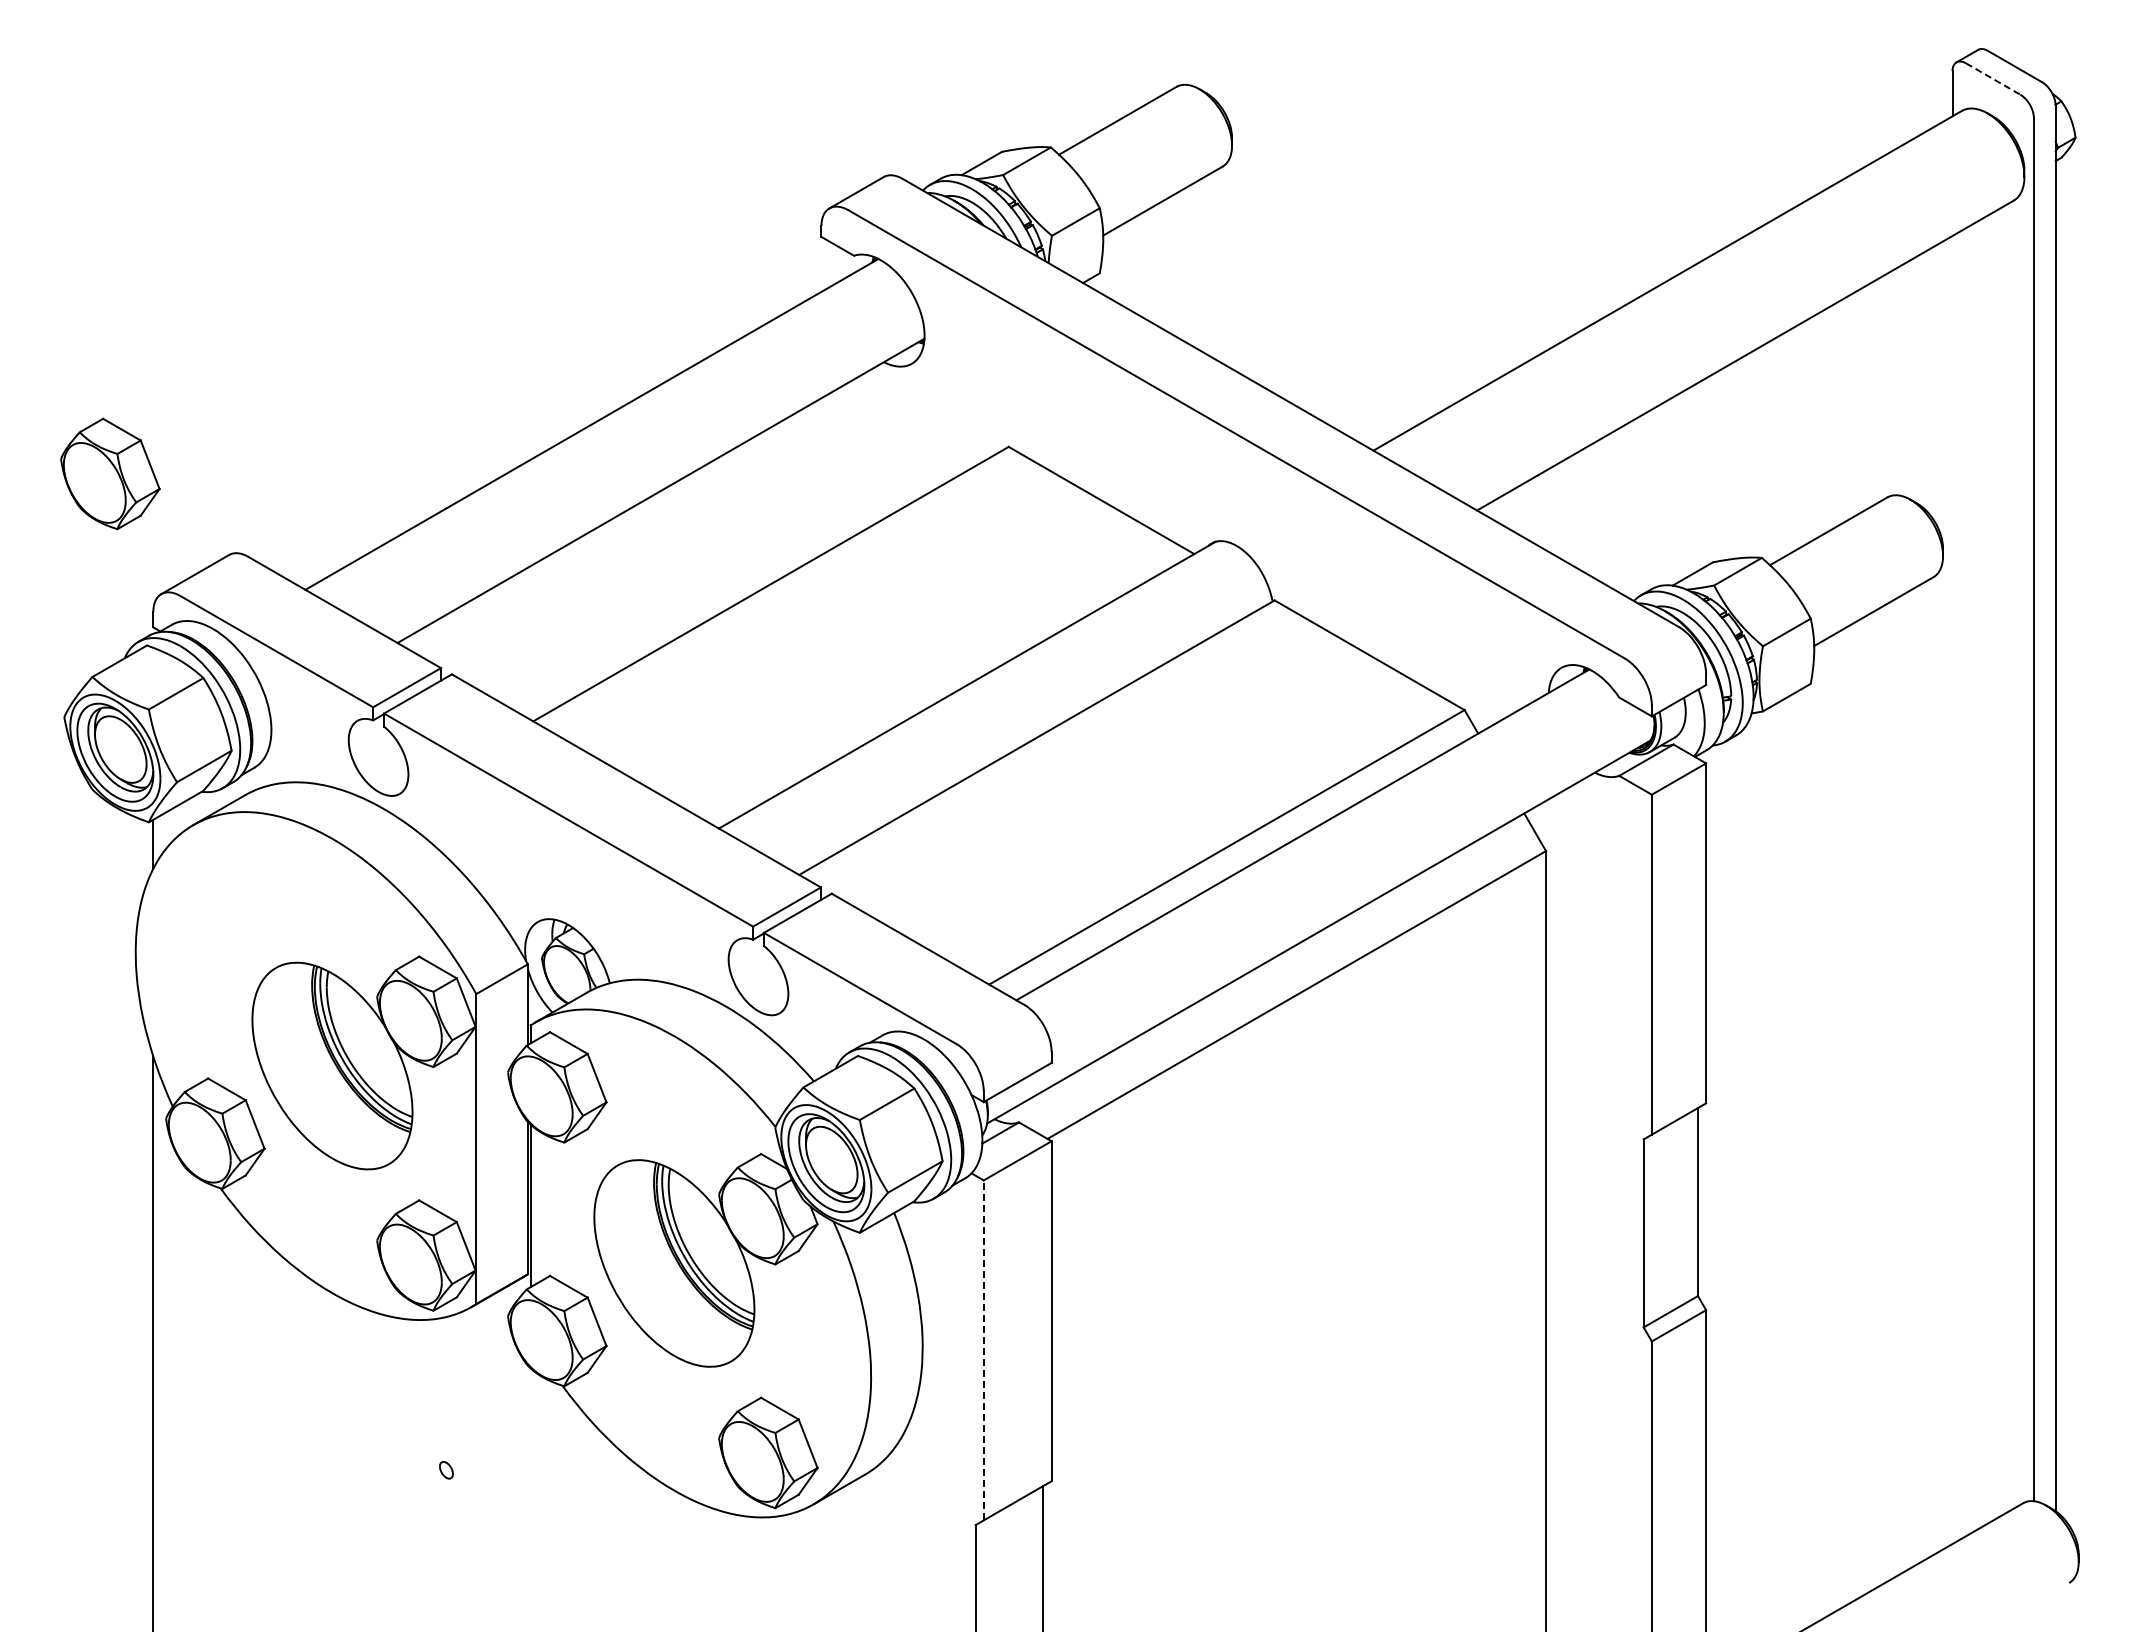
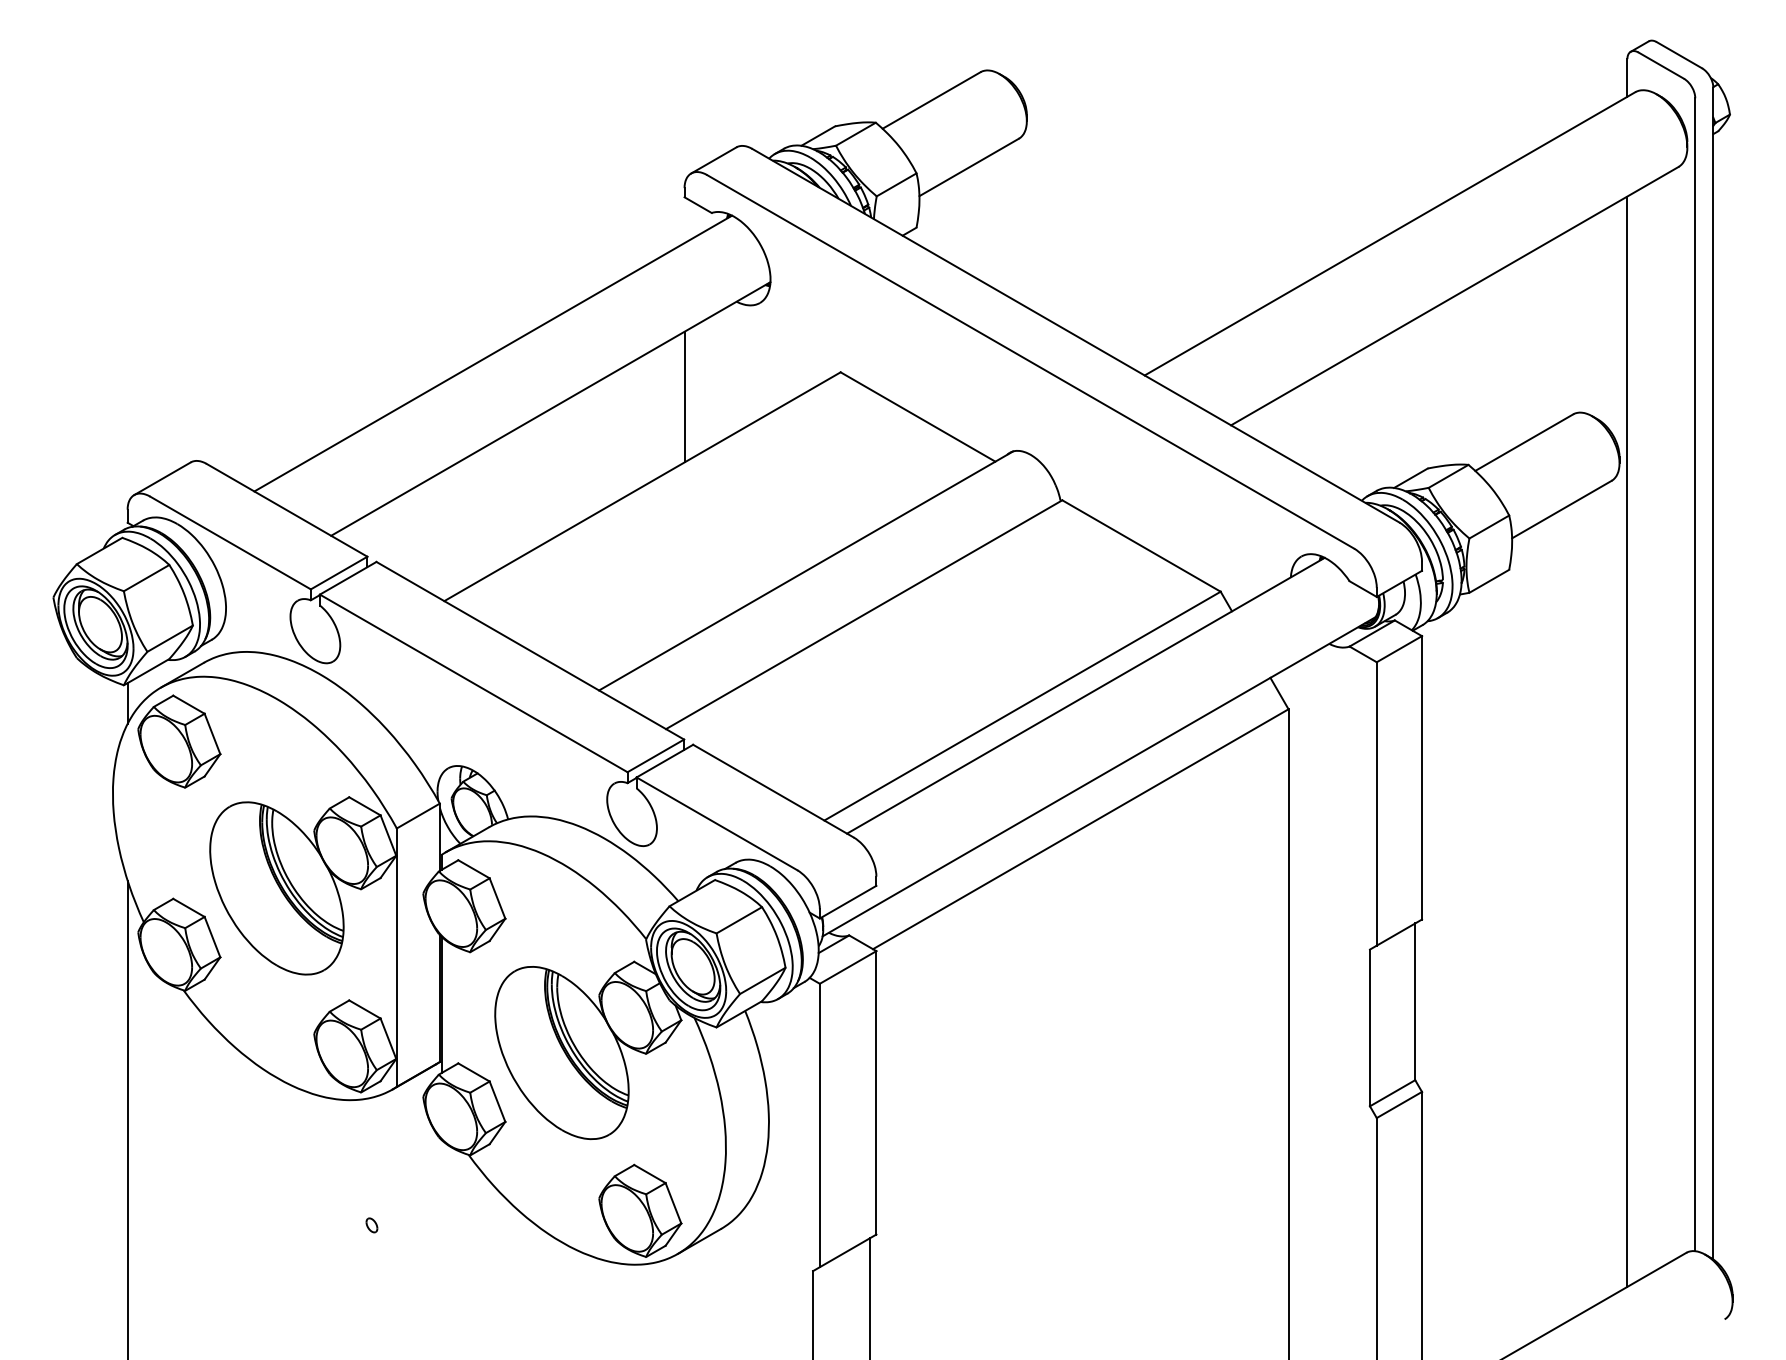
line: (1993, 79) -> (1661, 66), dashed -> solid
part: (110, 473) -> (179, 741), moved
line: (821, 476) -> (684, 396), added
line: (1952, 890) -> (1627, 742), added
line: (983, 1350) -> (819, 1125), dashed -> solid

